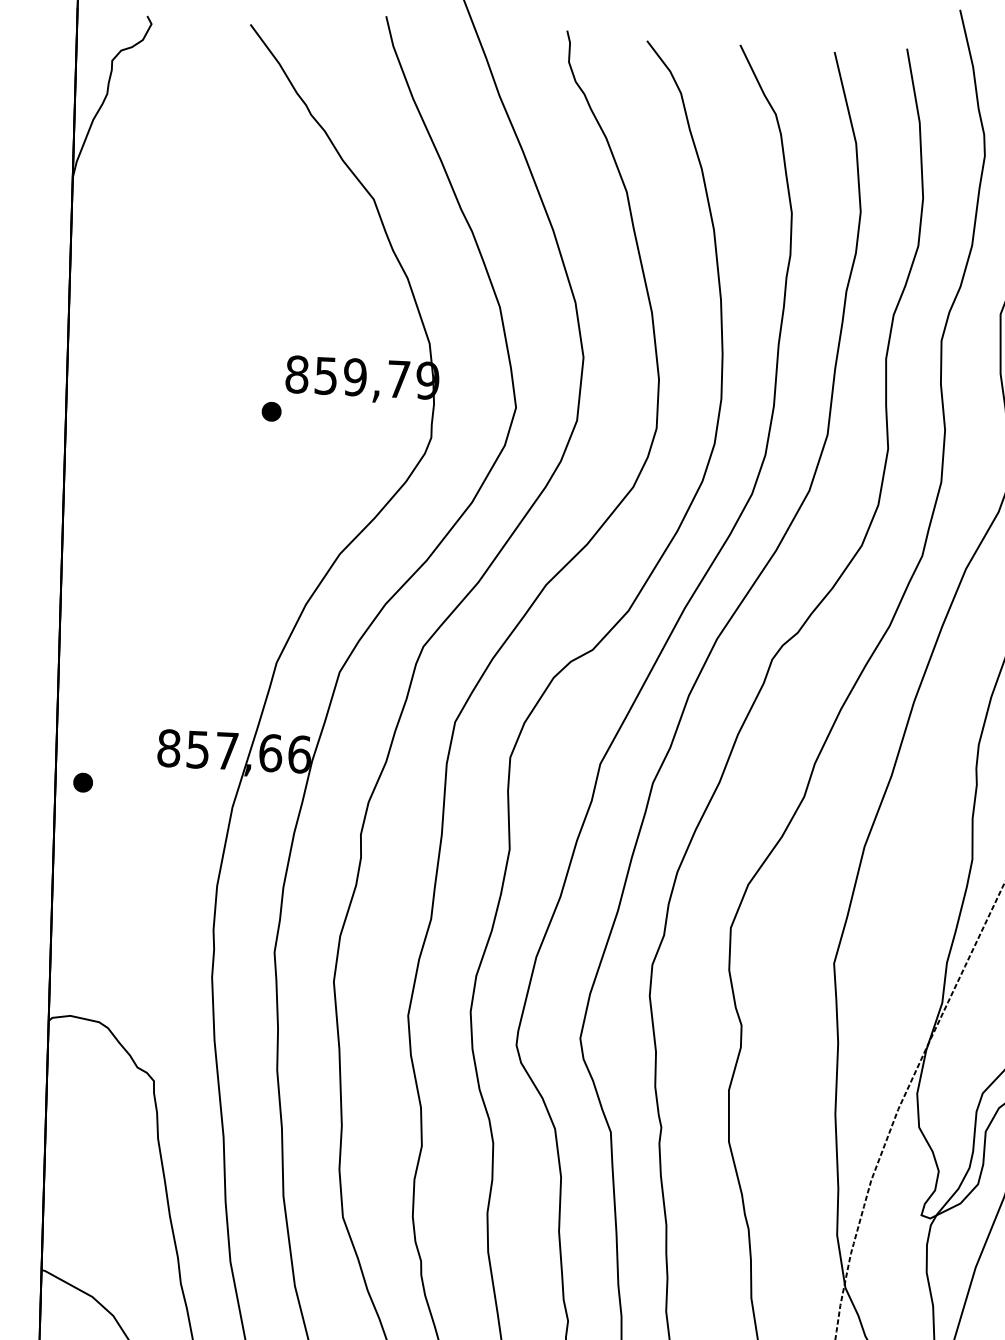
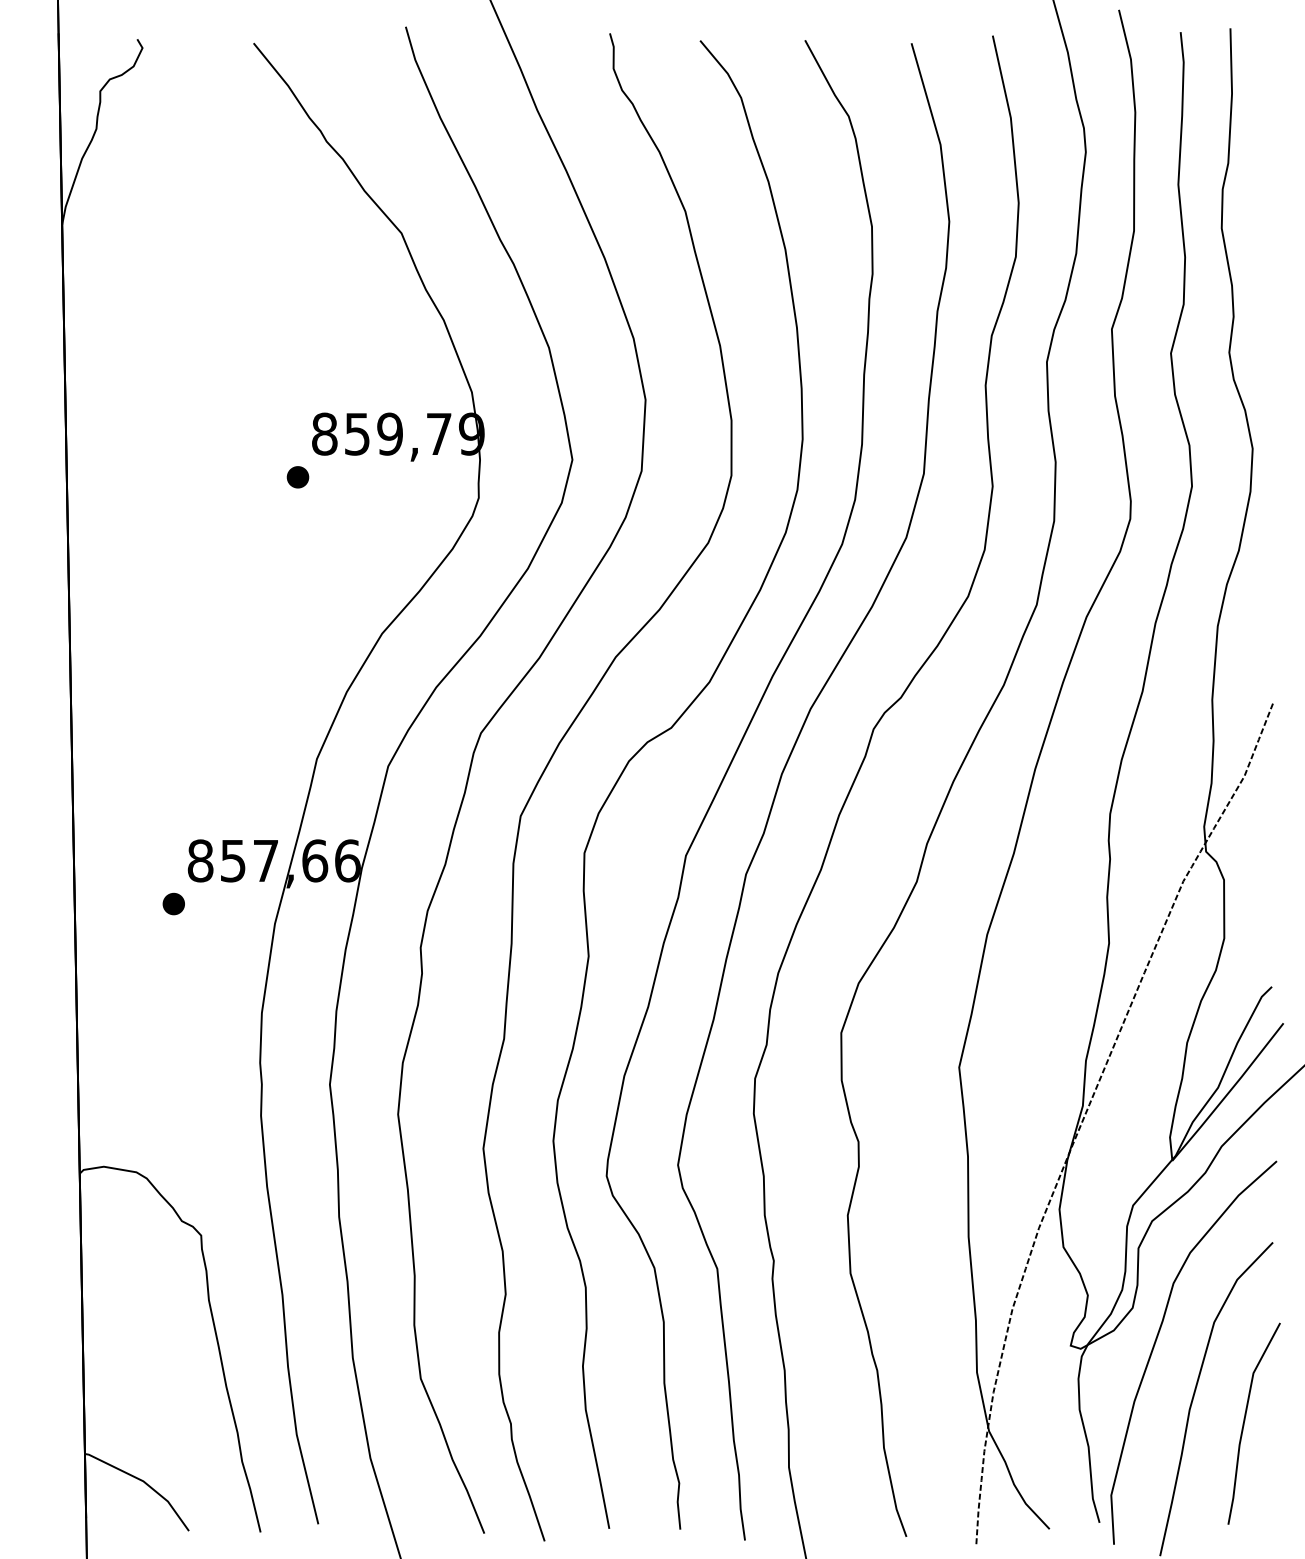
part: (82, 782) -> (173, 903), moved

